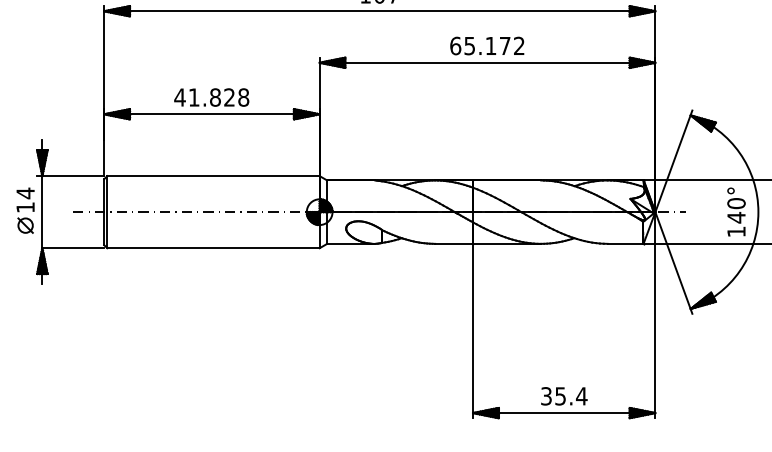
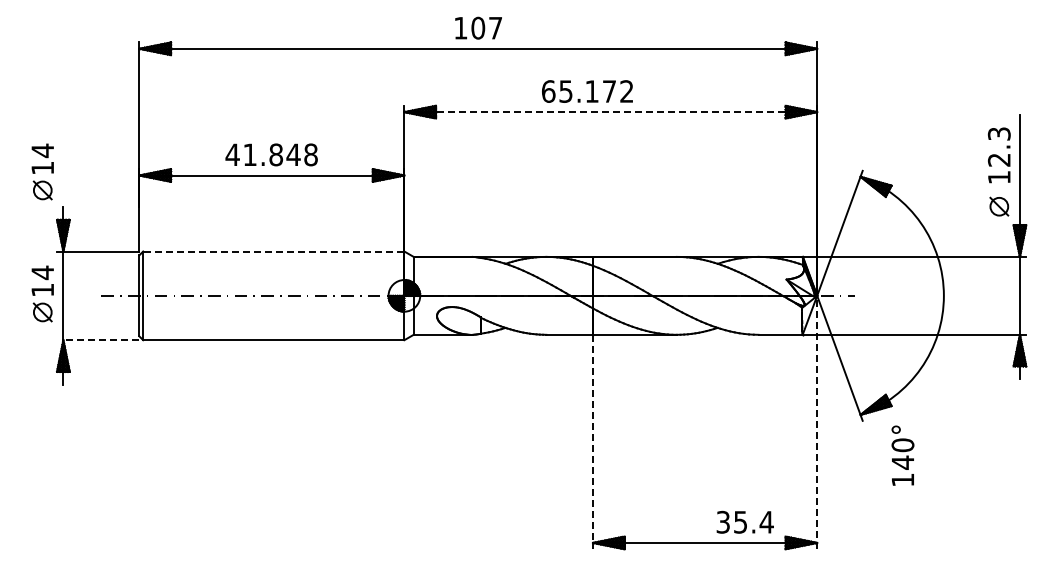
text: (487, 45) -> (587, 91), moved
line: (488, 63) -> (611, 112), solid -> dashed
text: (229, 97) -> (293, 154), 41.828 -> 41.848
part: (25, 111) -> (42, 171), added
line: (213, 176) -> (273, 251), solid -> dashed
text: (736, 211) -> (902, 455), moved
line: (72, 248) -> (100, 340), solid -> dashed
line: (655, 315) -> (817, 422), solid -> dashed
line: (472, 331) -> (592, 442), solid -> dashed
text: (563, 395) -> (744, 521), moved

